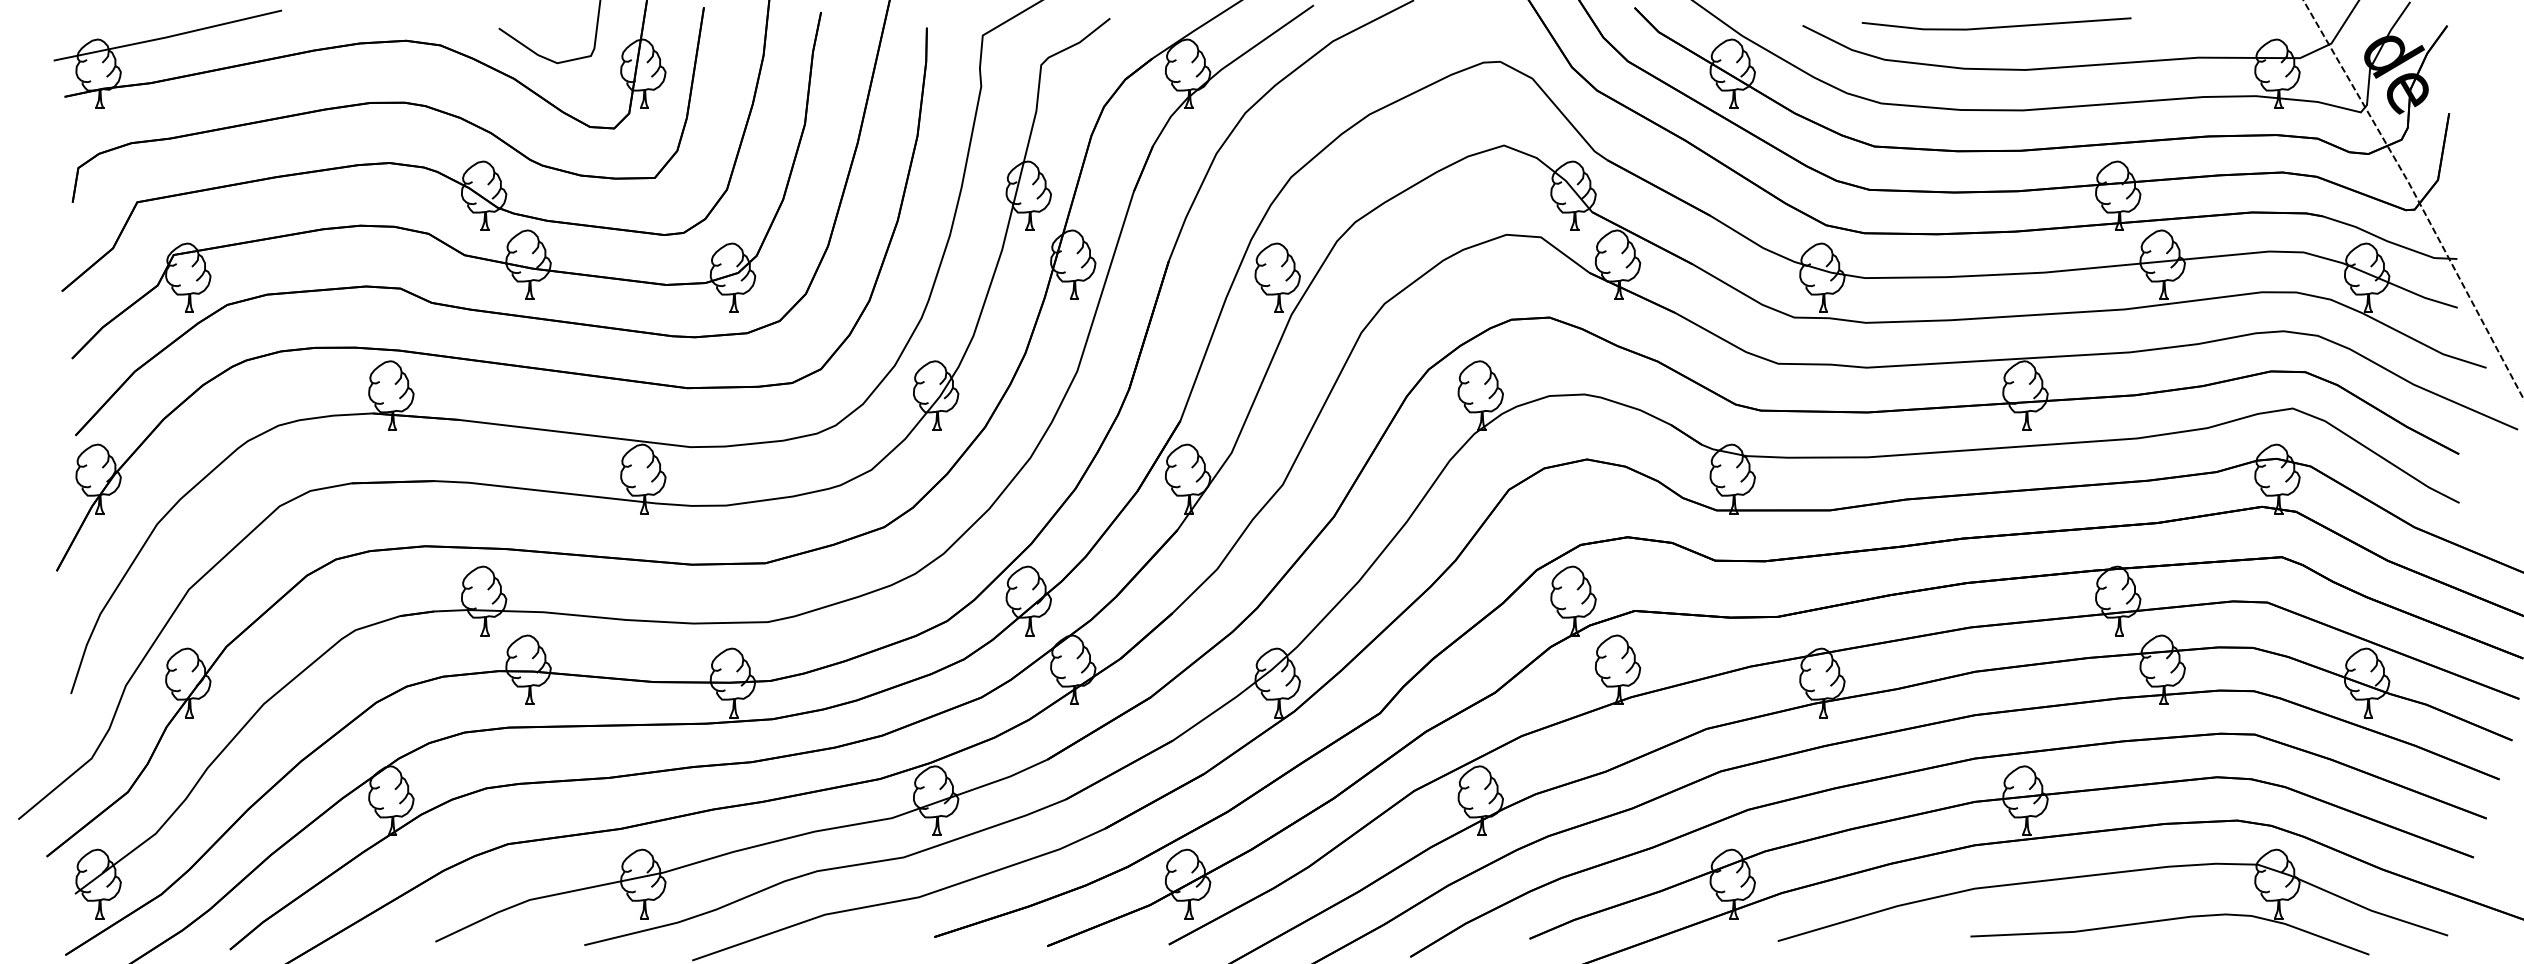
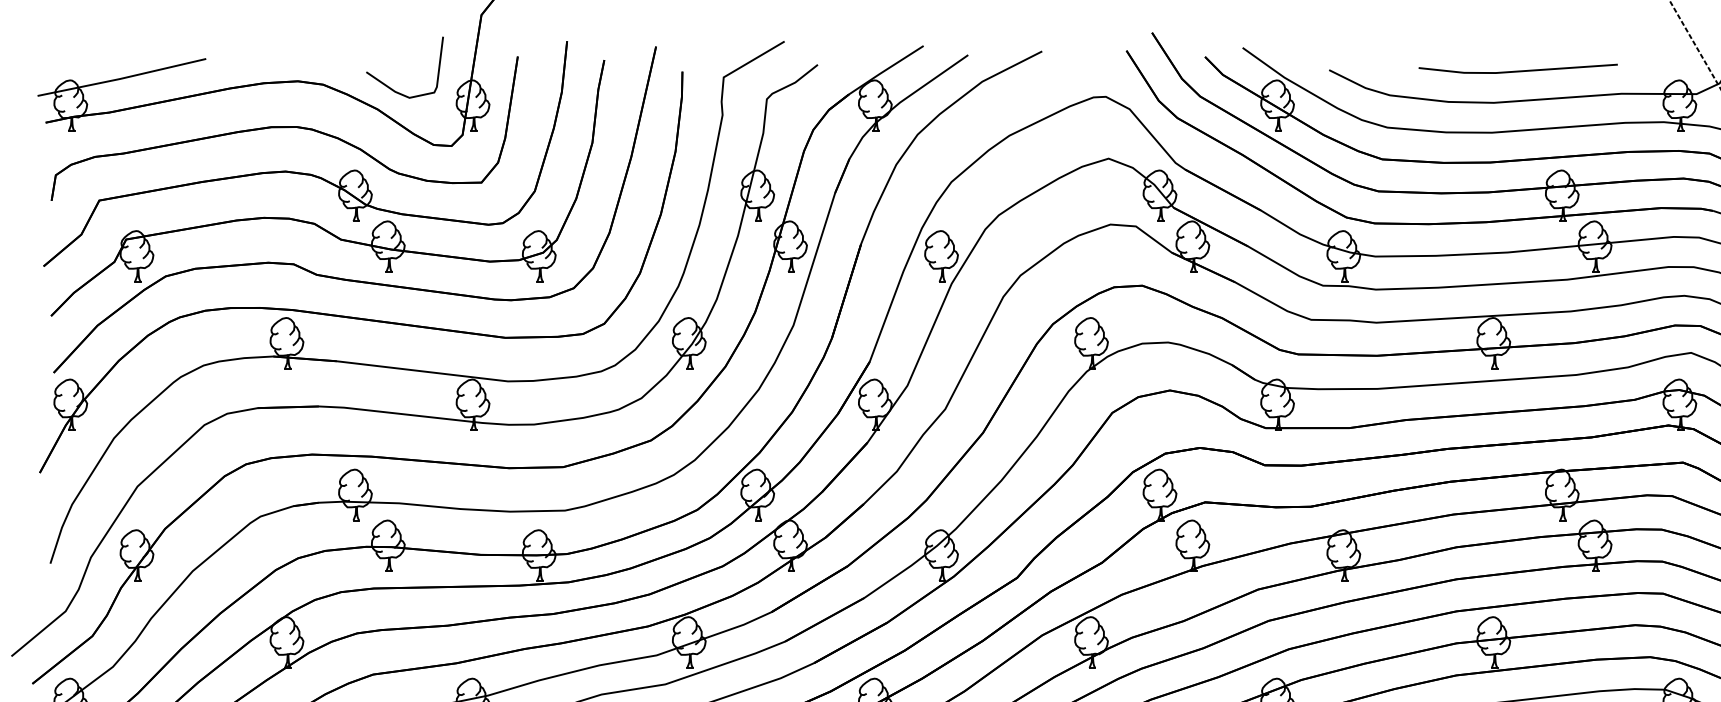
line: (1996, 26) -> (1518, 70), moved

